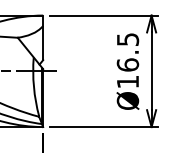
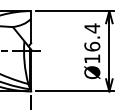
text: (128, 39) -> (92, 28), Ø16.5 -> Ø16.4

